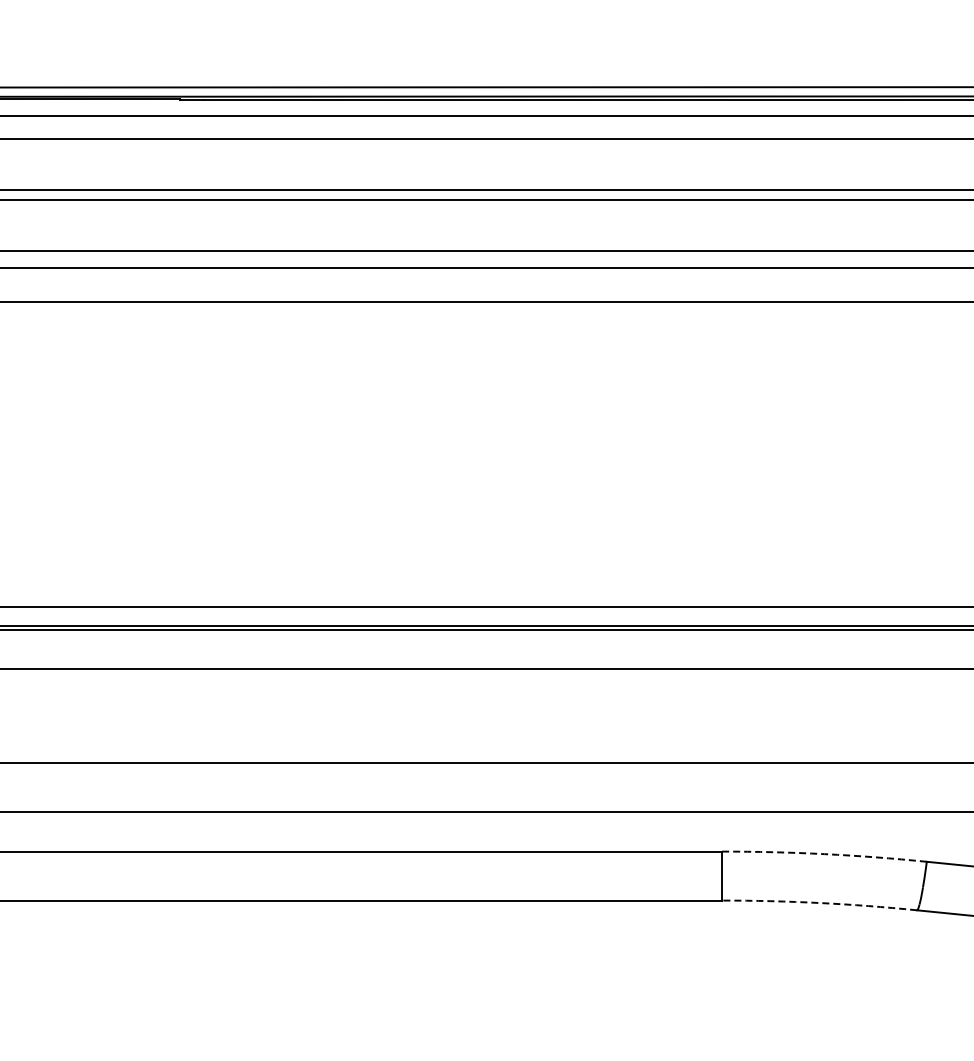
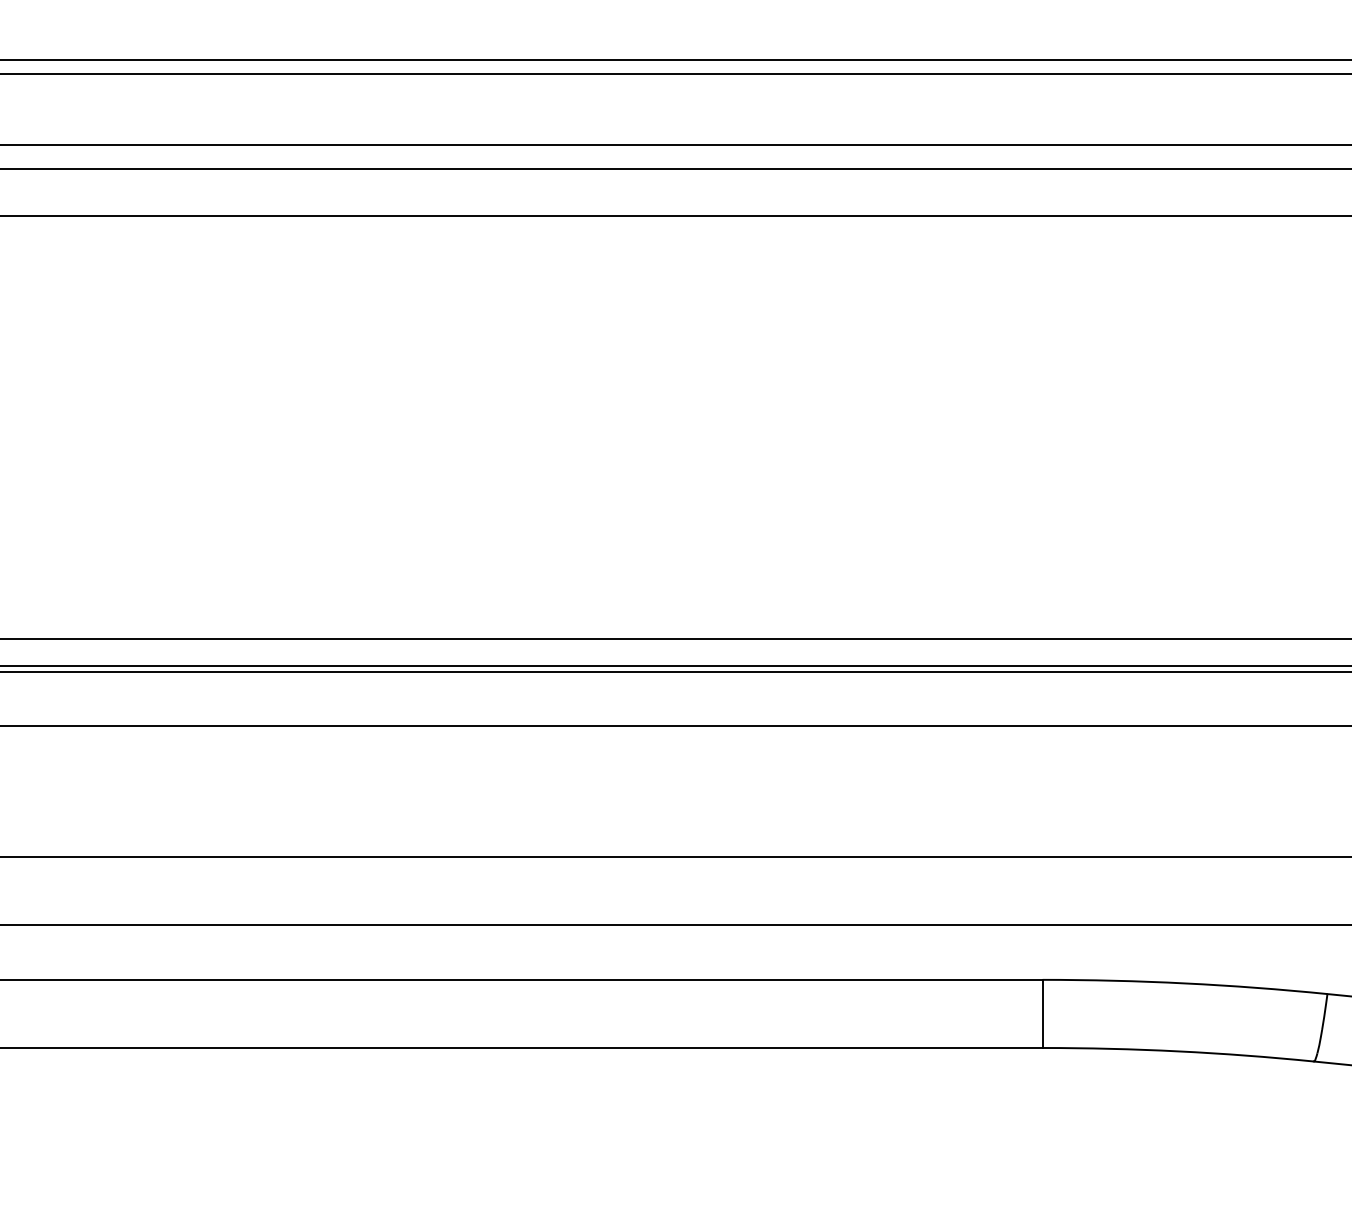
arc: (824, 854) -> (1185, 983), dashed -> solid
arc: (819, 903) -> (1178, 1052), dashed -> solid

